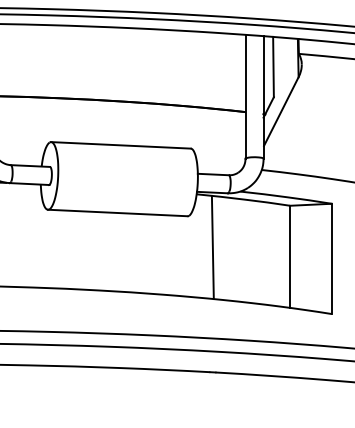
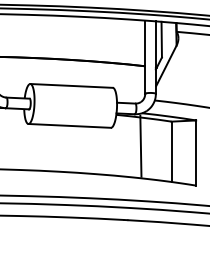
line: (212, 246) -> (140, 145), moved

